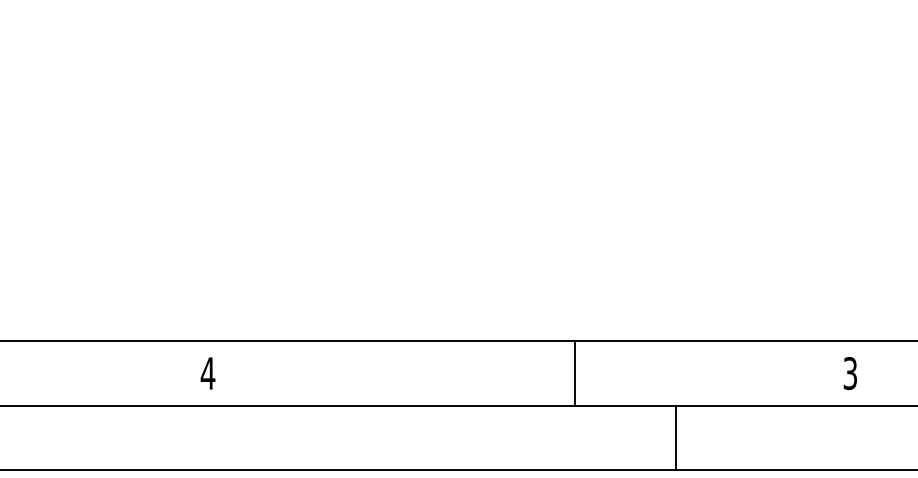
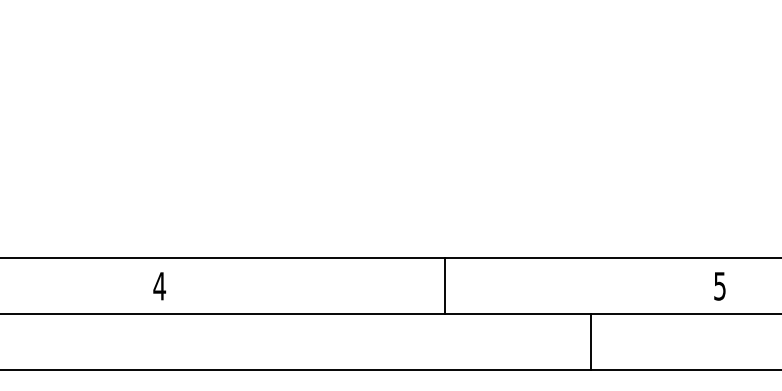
line: (574, 373) -> (445, 286), moved
text: (850, 373) -> (720, 286), 3 -> 5
line: (676, 437) -> (590, 342), moved

